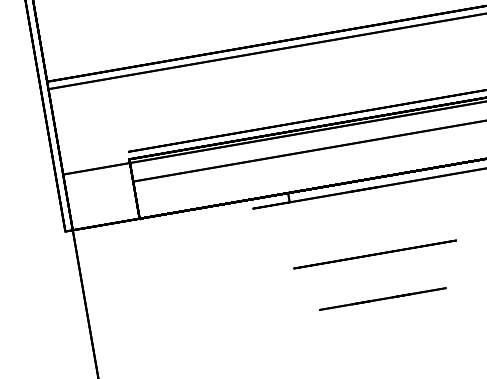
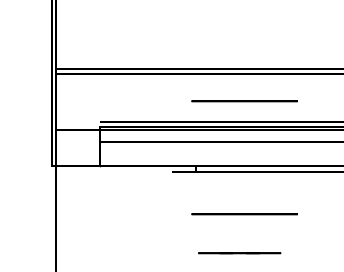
circle: (344, 81) -> (244, 101), added
line: (382, 299) -> (239, 253), moved

